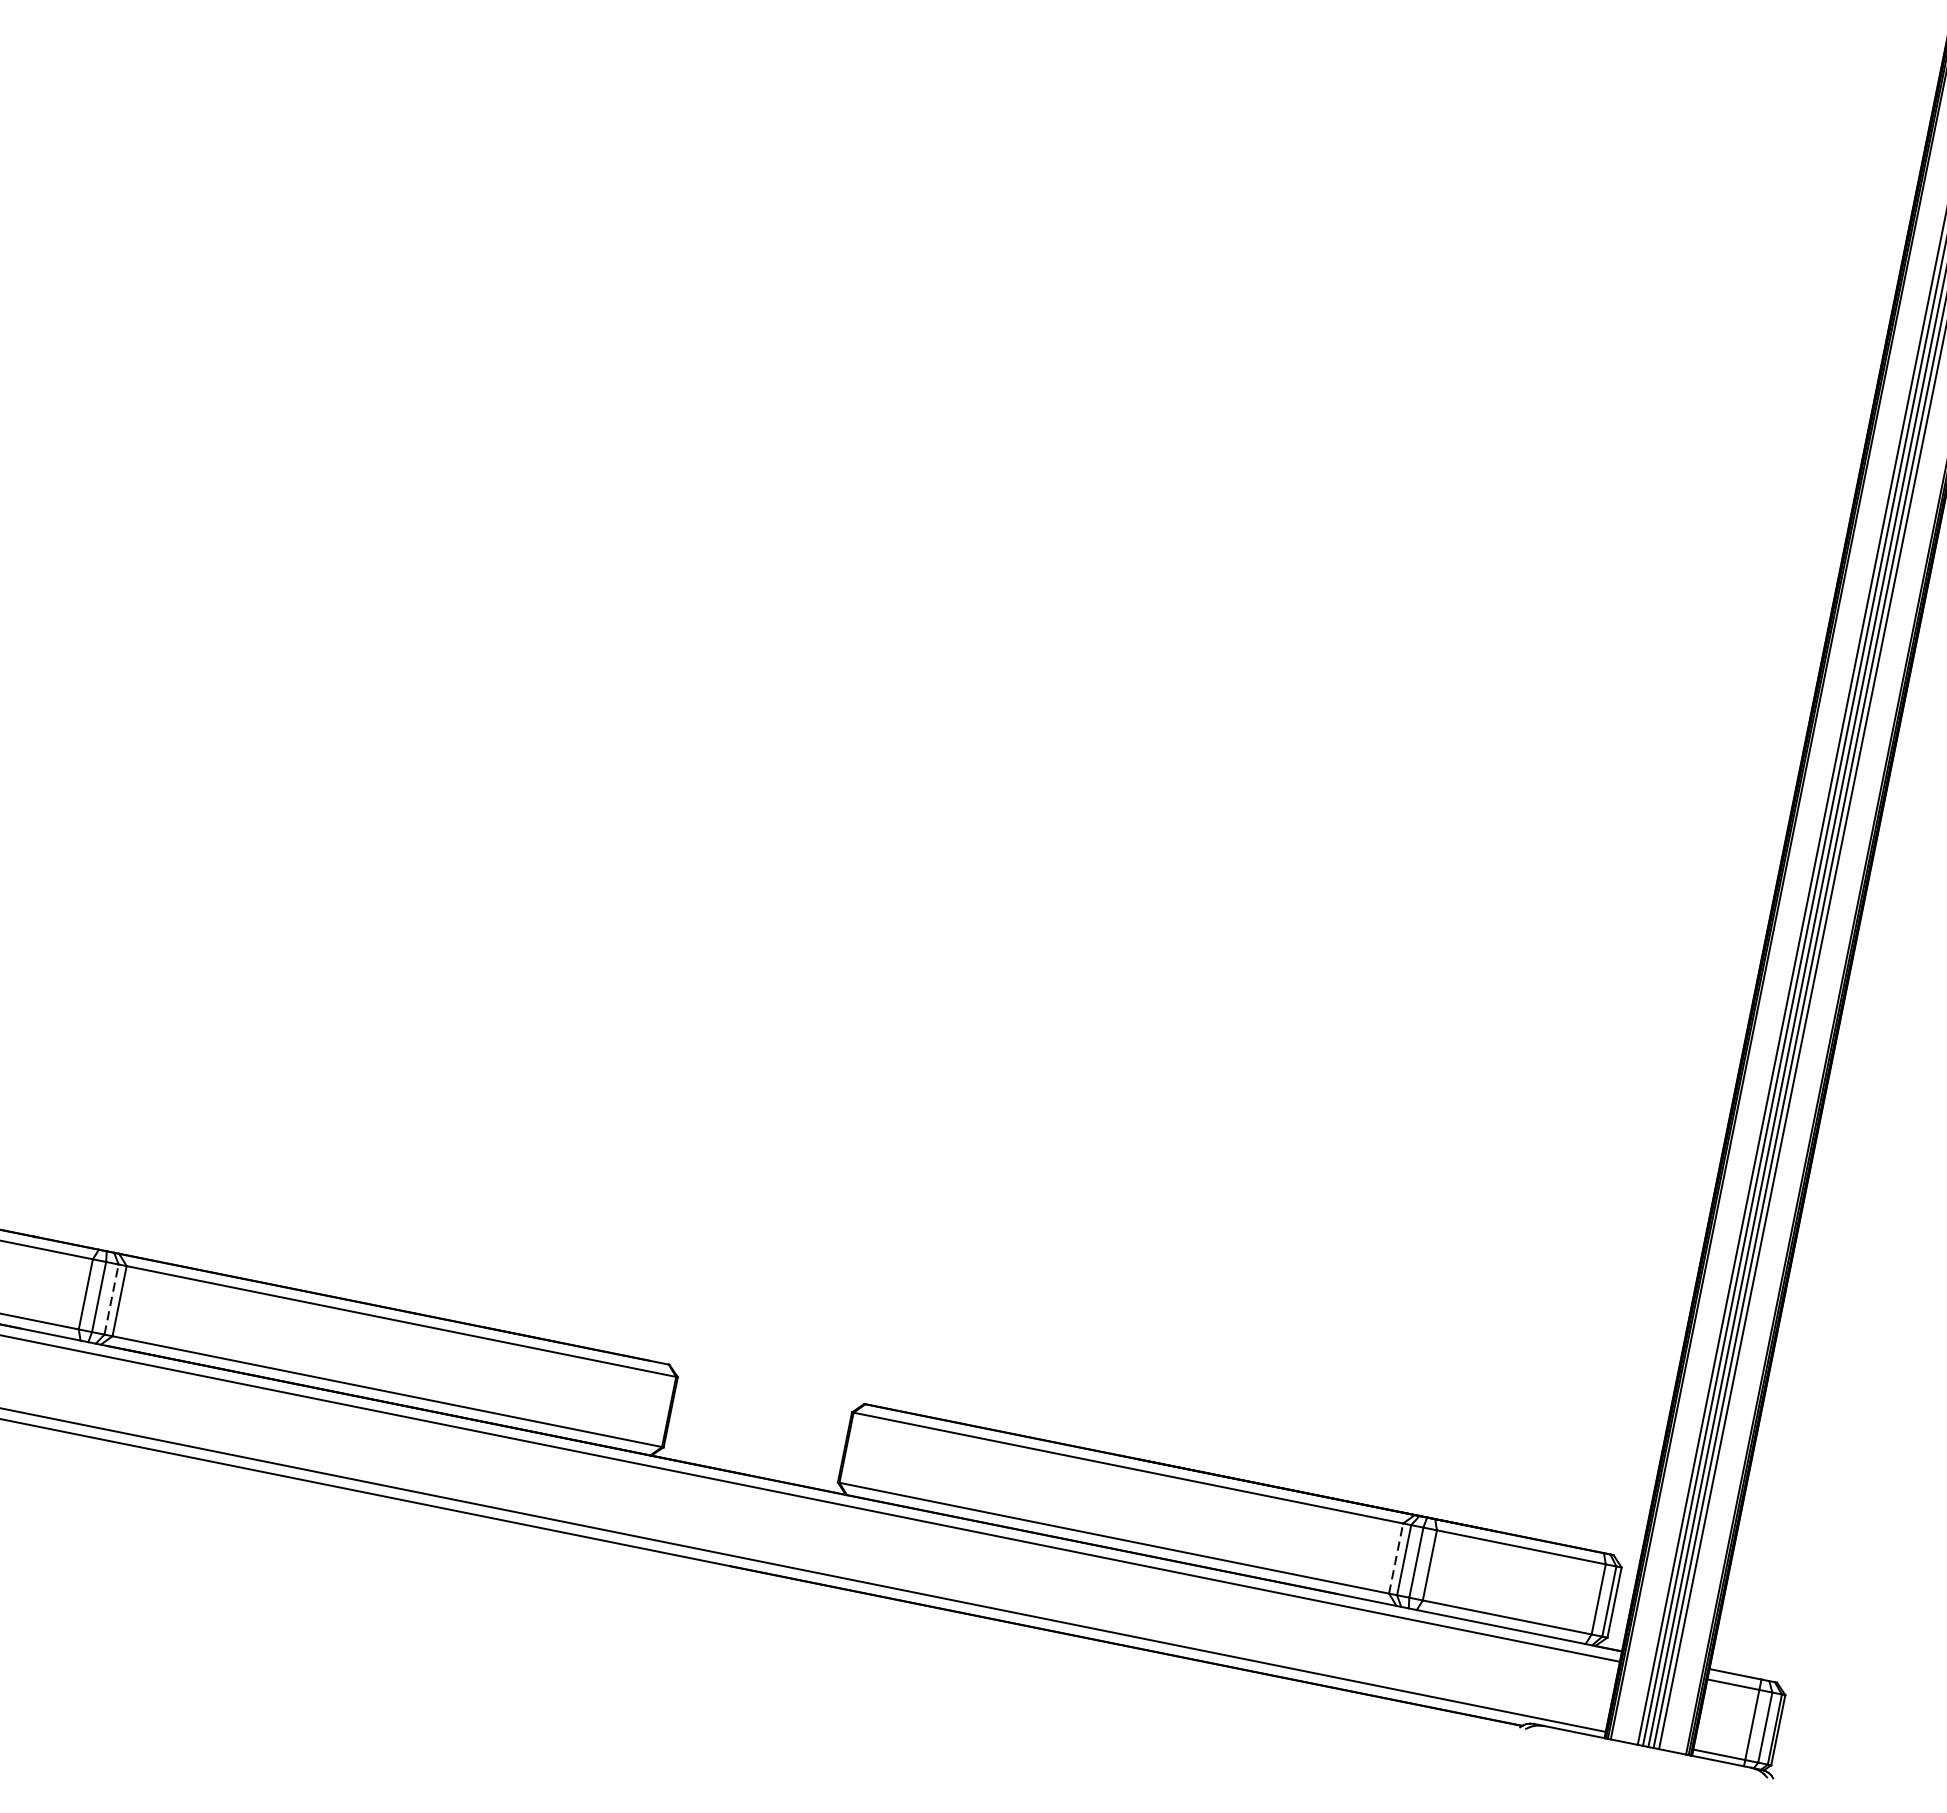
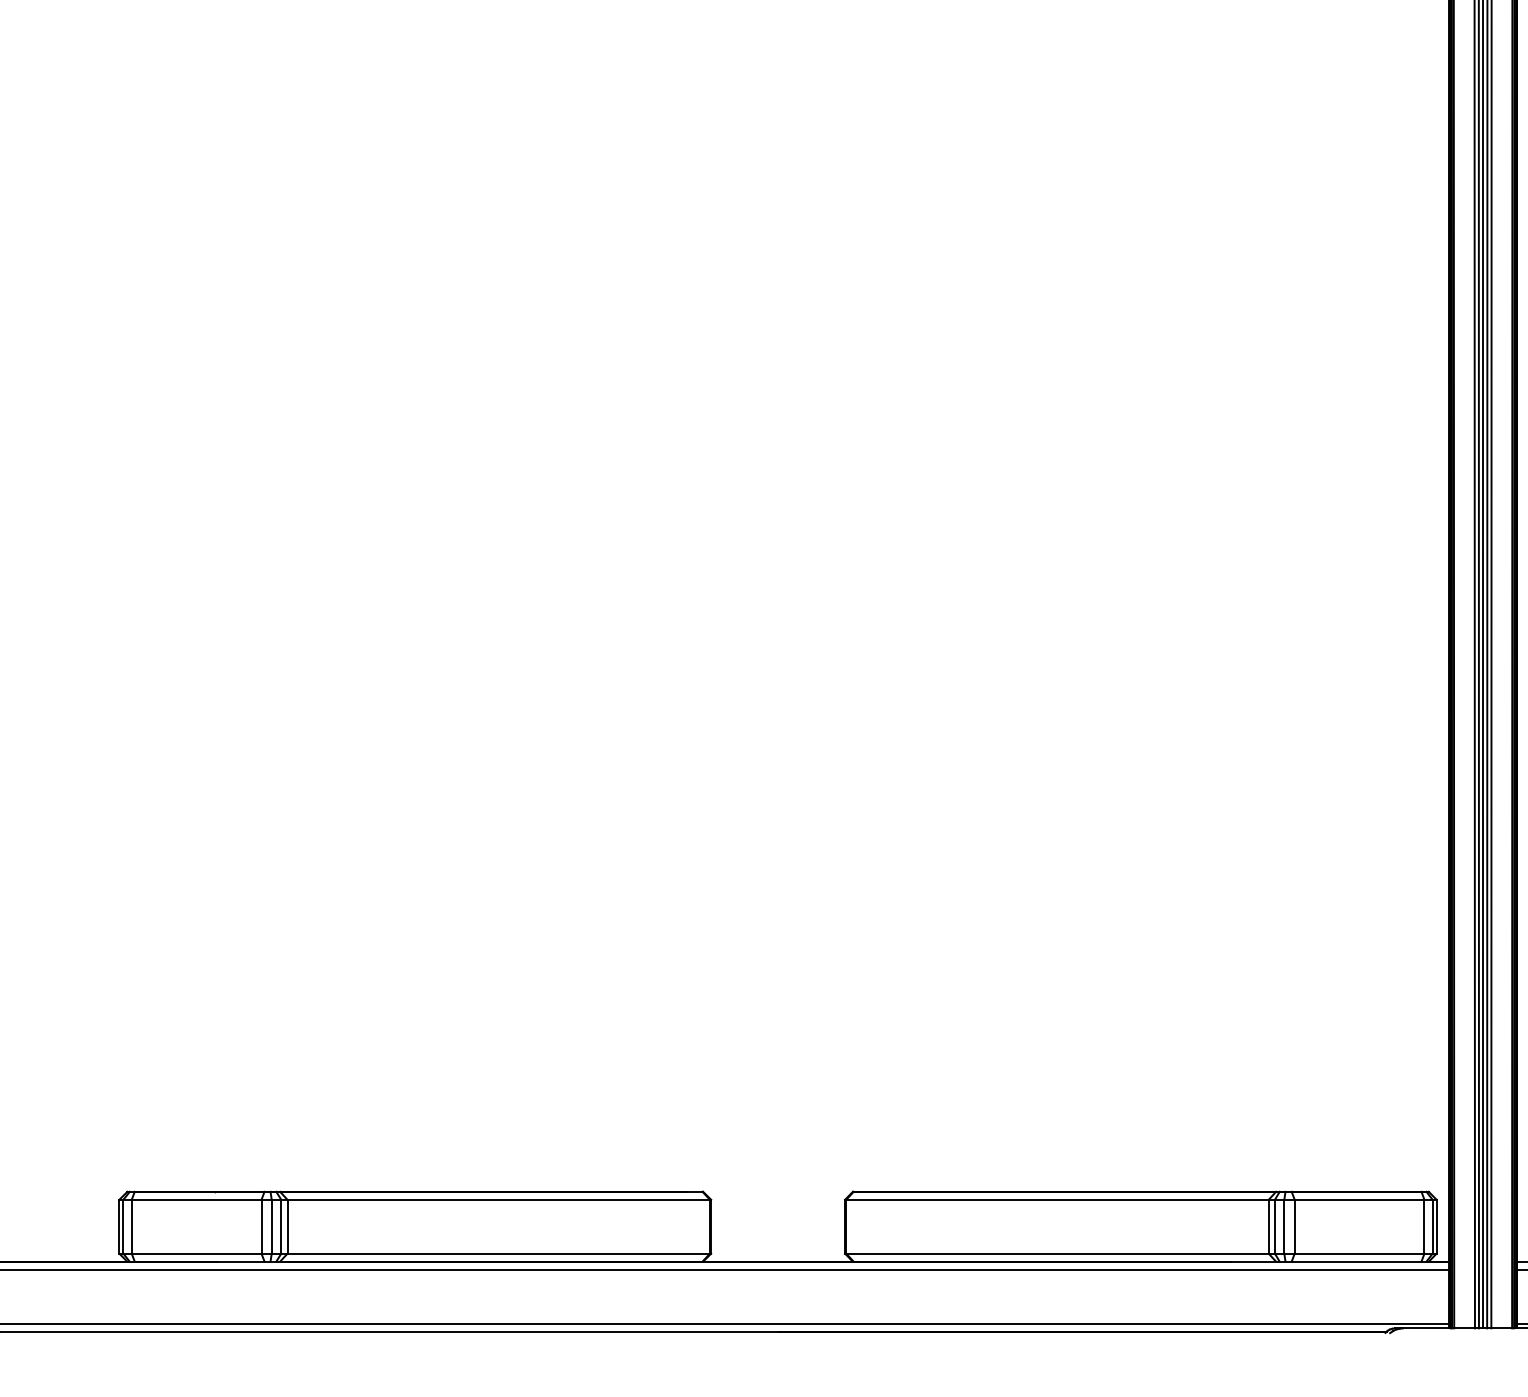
line: (111, 1299) -> (281, 1226), dashed -> solid
line: (1395, 1558) -> (1268, 1226), dashed -> solid

